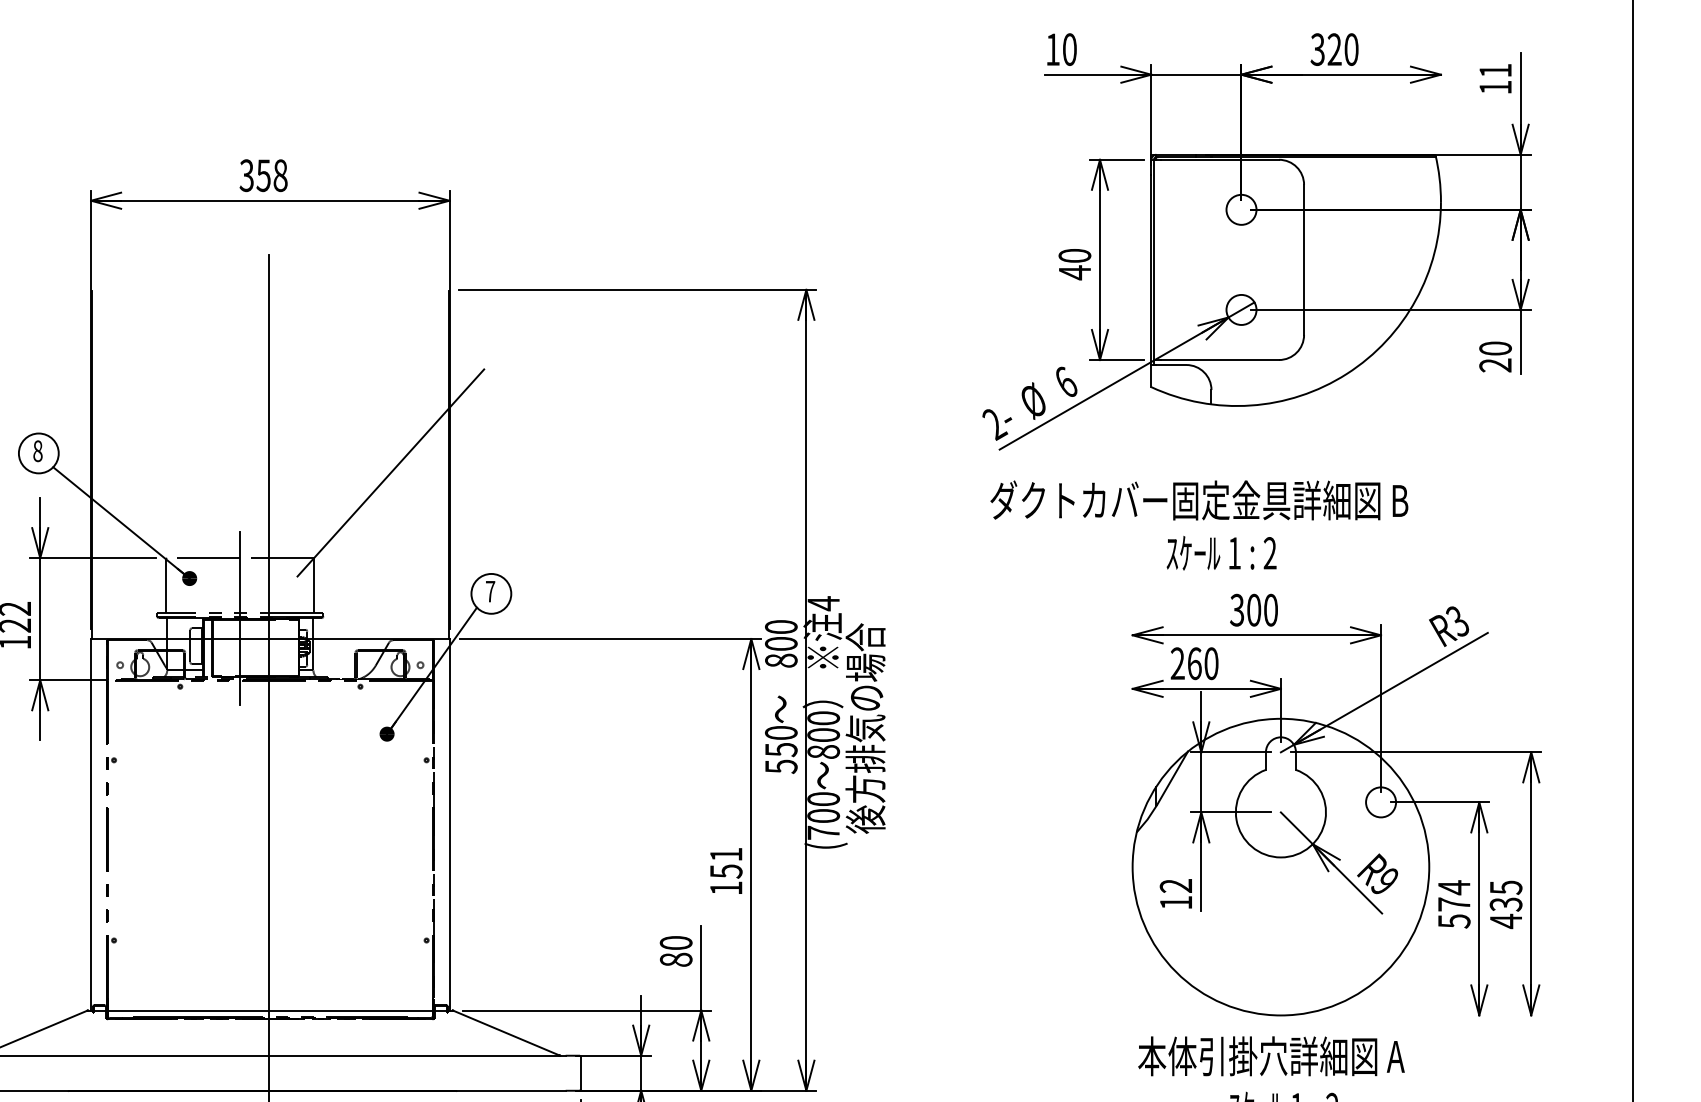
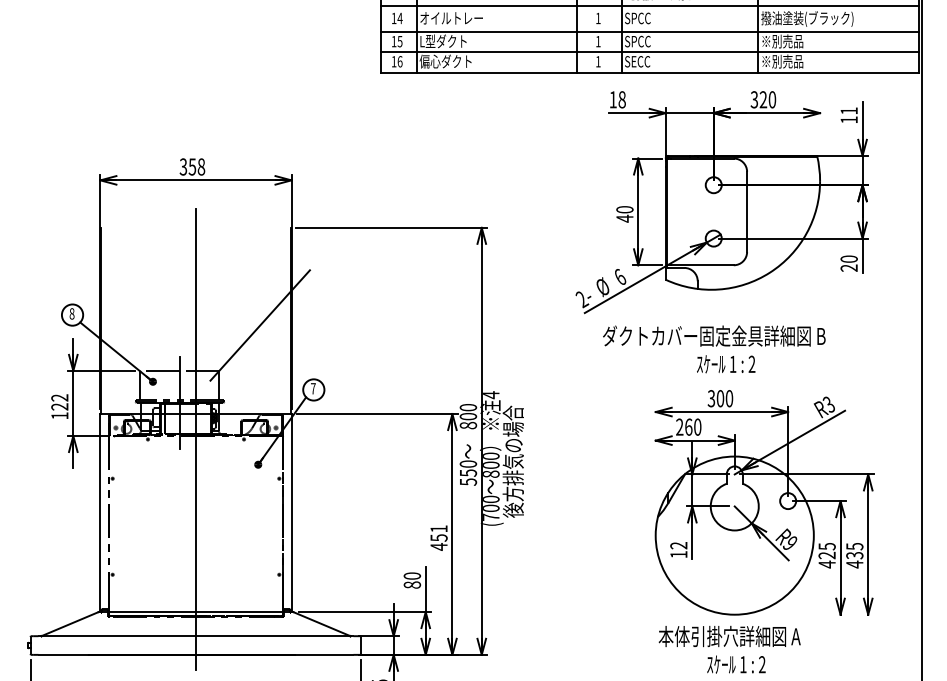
text: (1068, 50) -> (621, 100), 10 -> 18
text: (1199, 525) -> (714, 349), moved
text: (725, 887) -> (438, 546), 151 -> 451
text: (1452, 904) -> (826, 555), 574 -> 425

